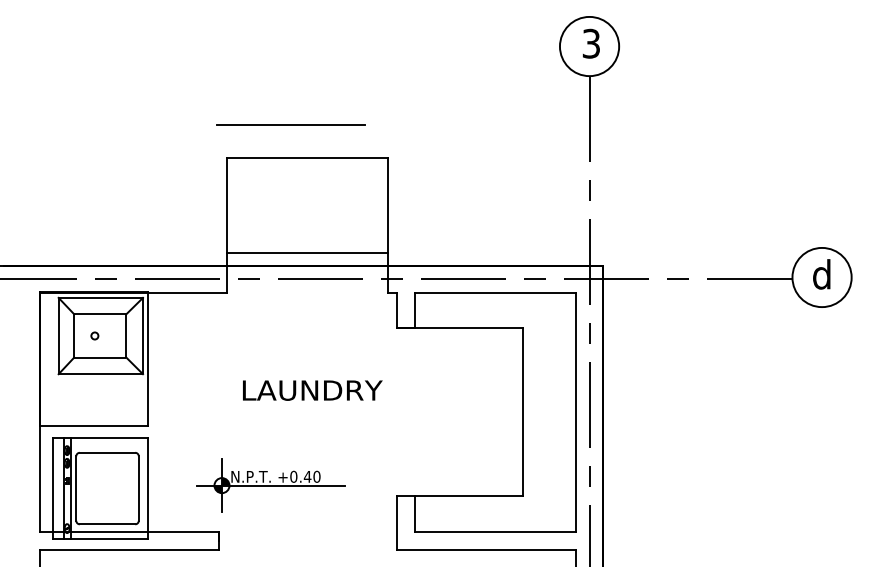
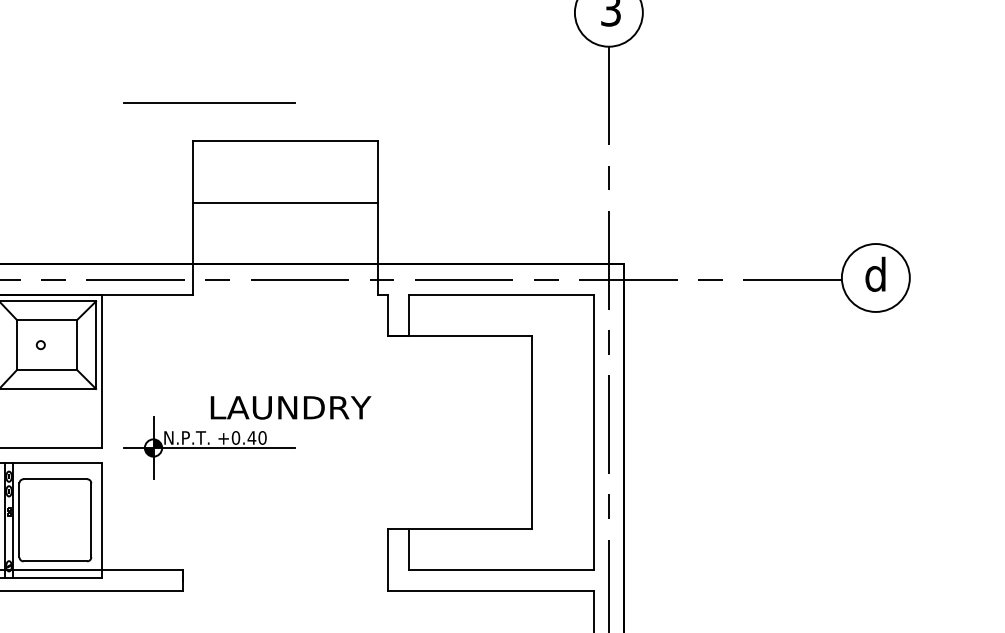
line: (290, 124) -> (209, 102), moved
line: (307, 253) -> (285, 203), moved
part: (270, 485) -> (209, 447), moved

